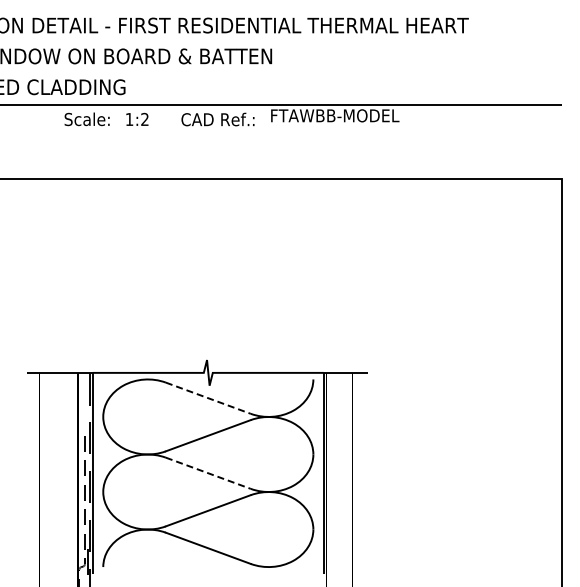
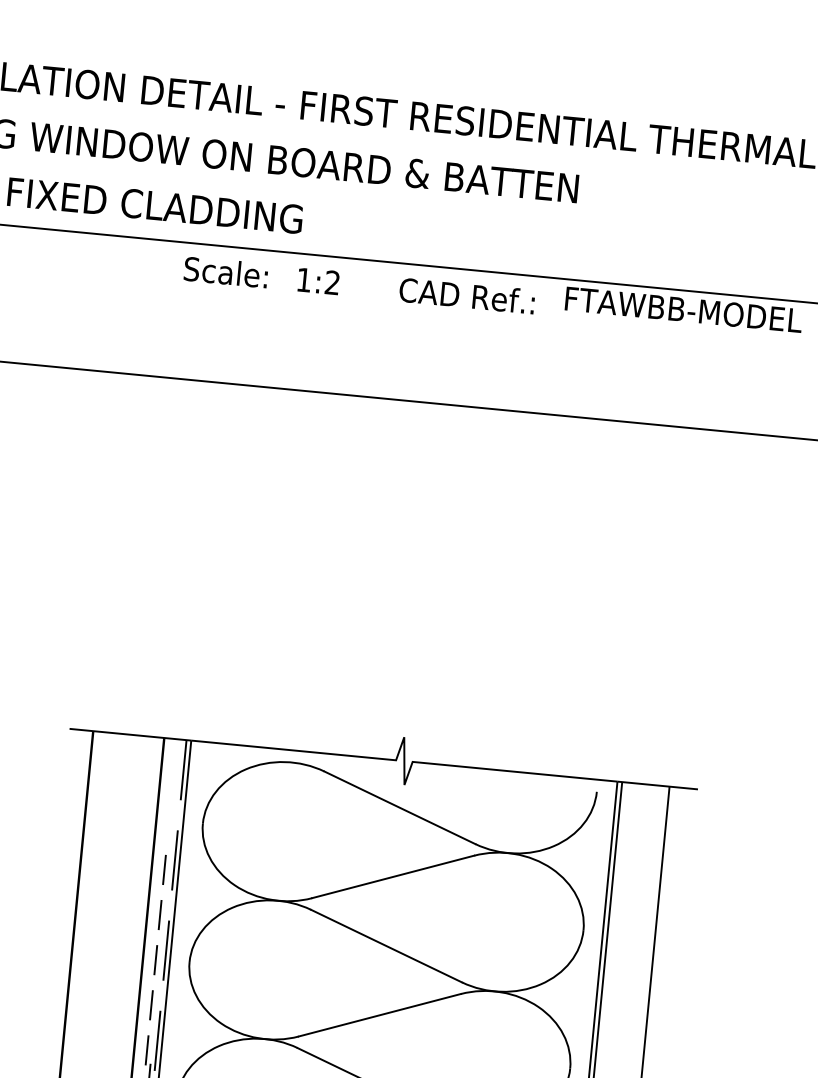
line: (208, 398) -> (400, 808), dashed -> solid
line: (208, 473) -> (386, 946), dashed -> solid

